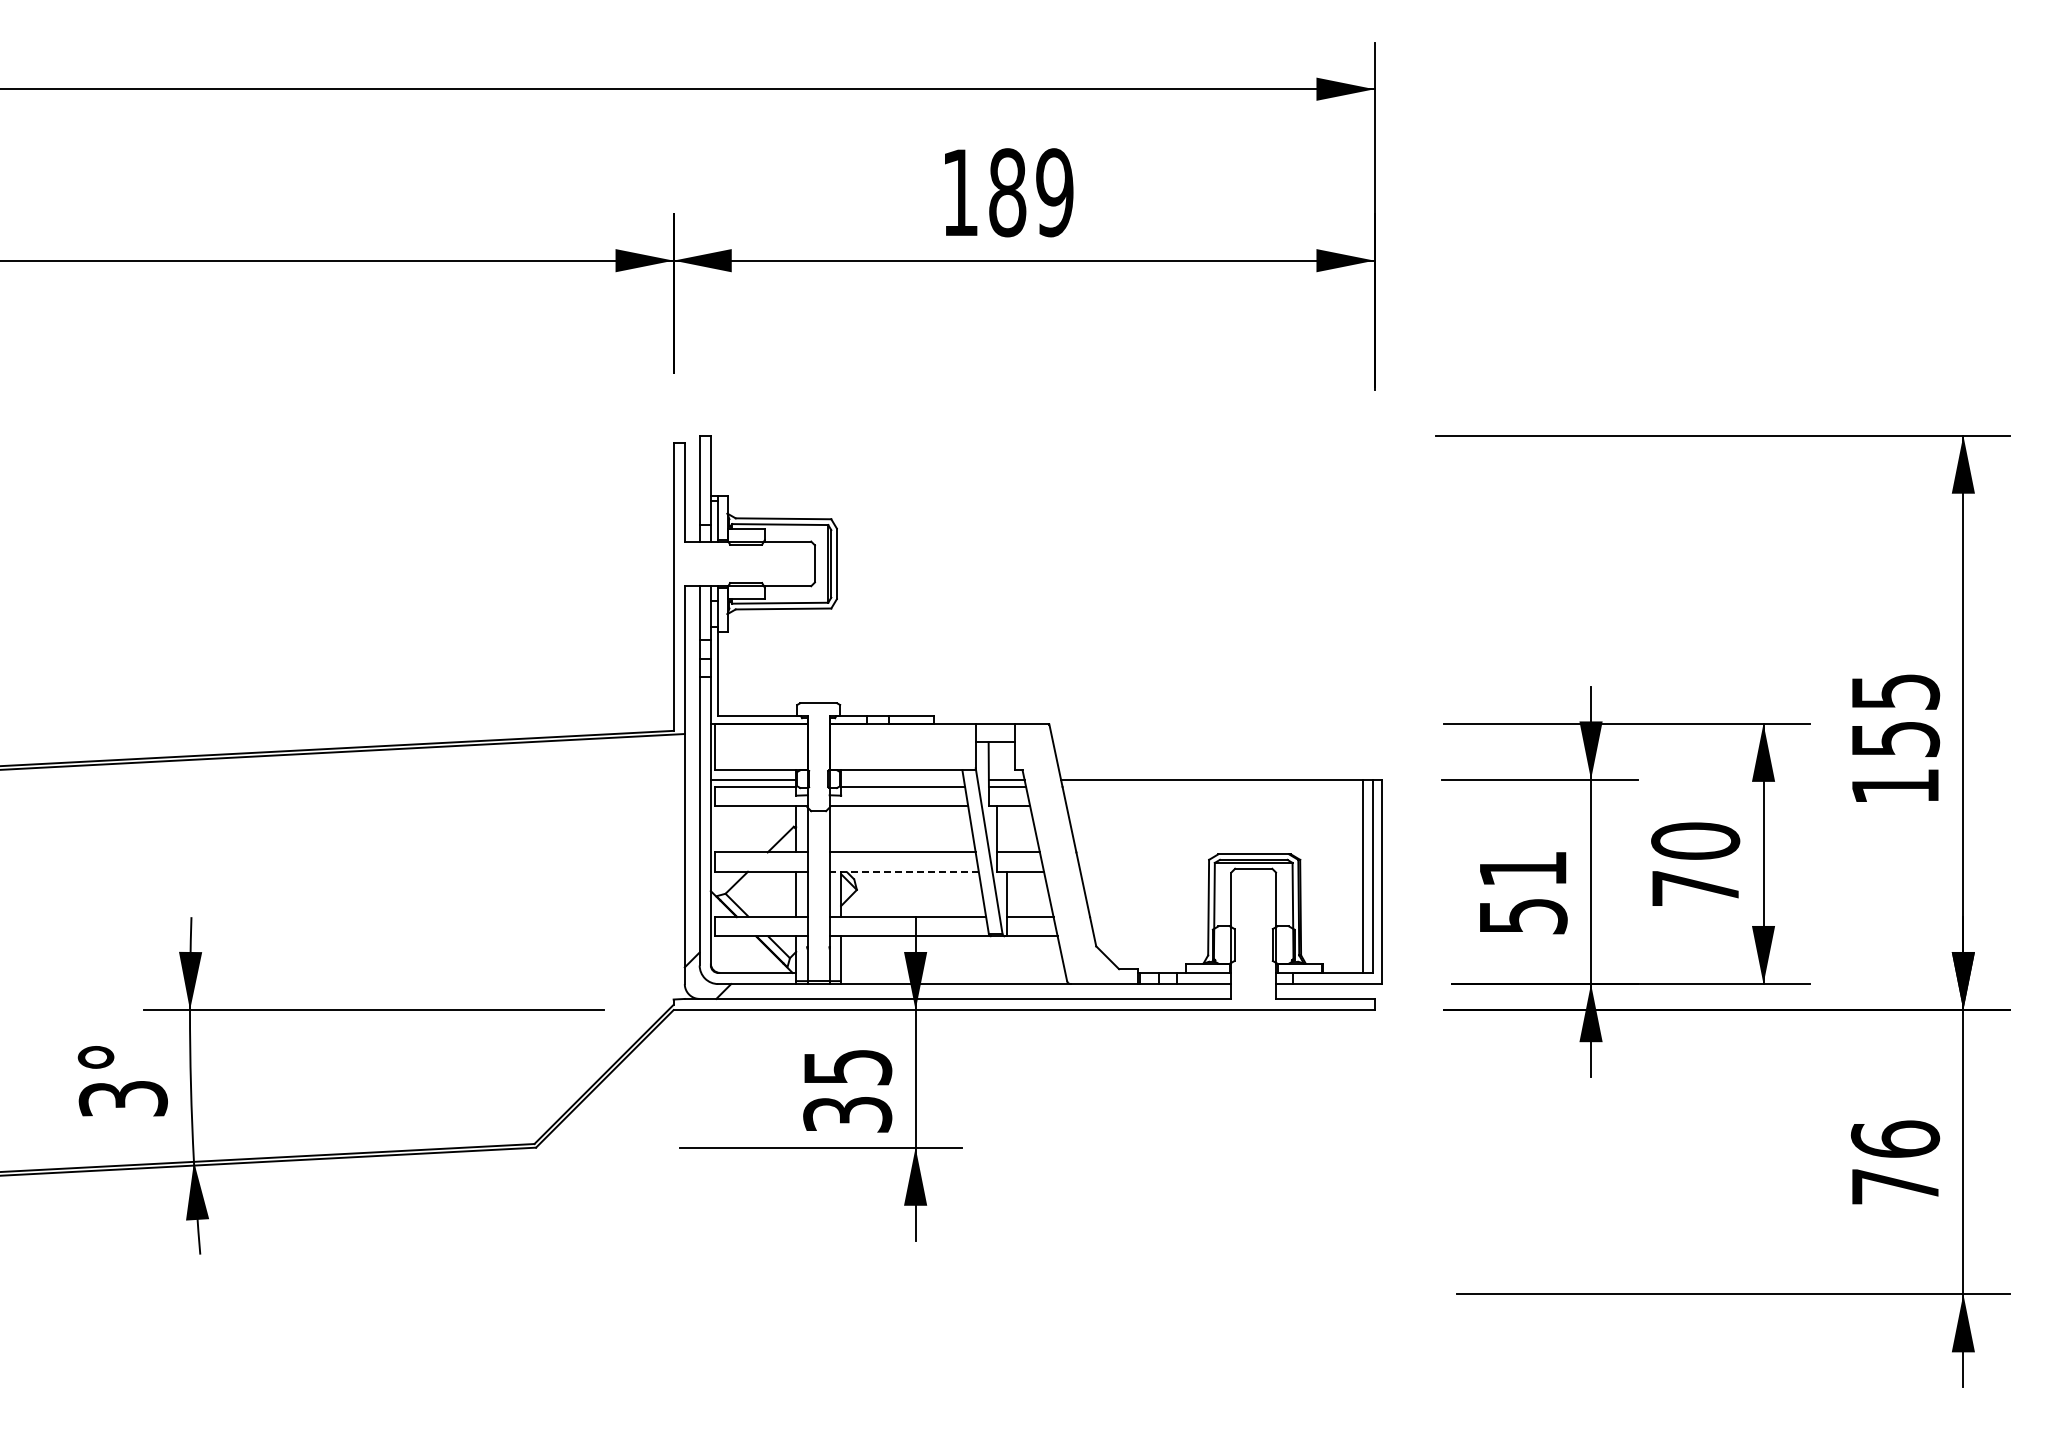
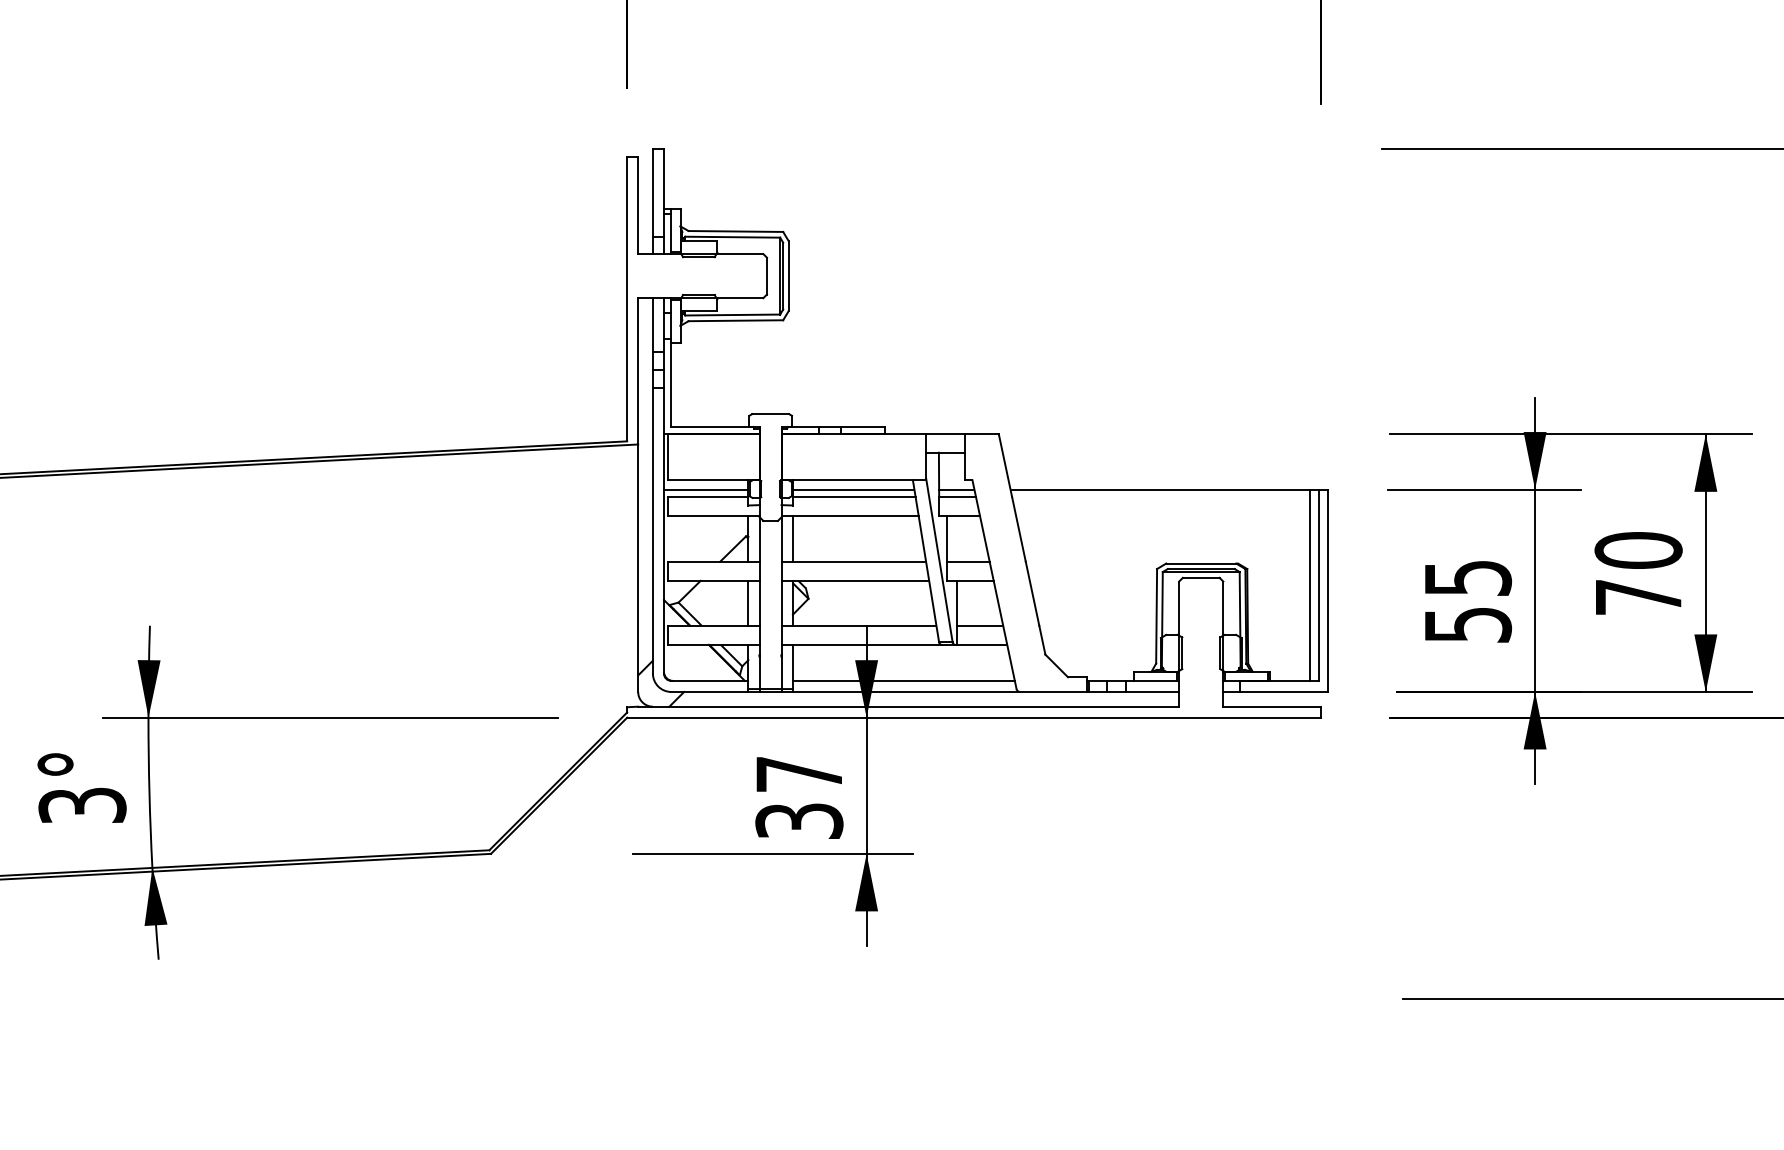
line: (902, 779) -> (853, 489), added
line: (841, 829) -> (793, 538), added
text: (1523, 868) -> (1468, 577), 51 -> 55
line: (904, 871) -> (855, 580), dashed -> solid
line: (953, 972) -> (904, 680), added
text: (848, 1067) -> (800, 774), 35 -> 37

